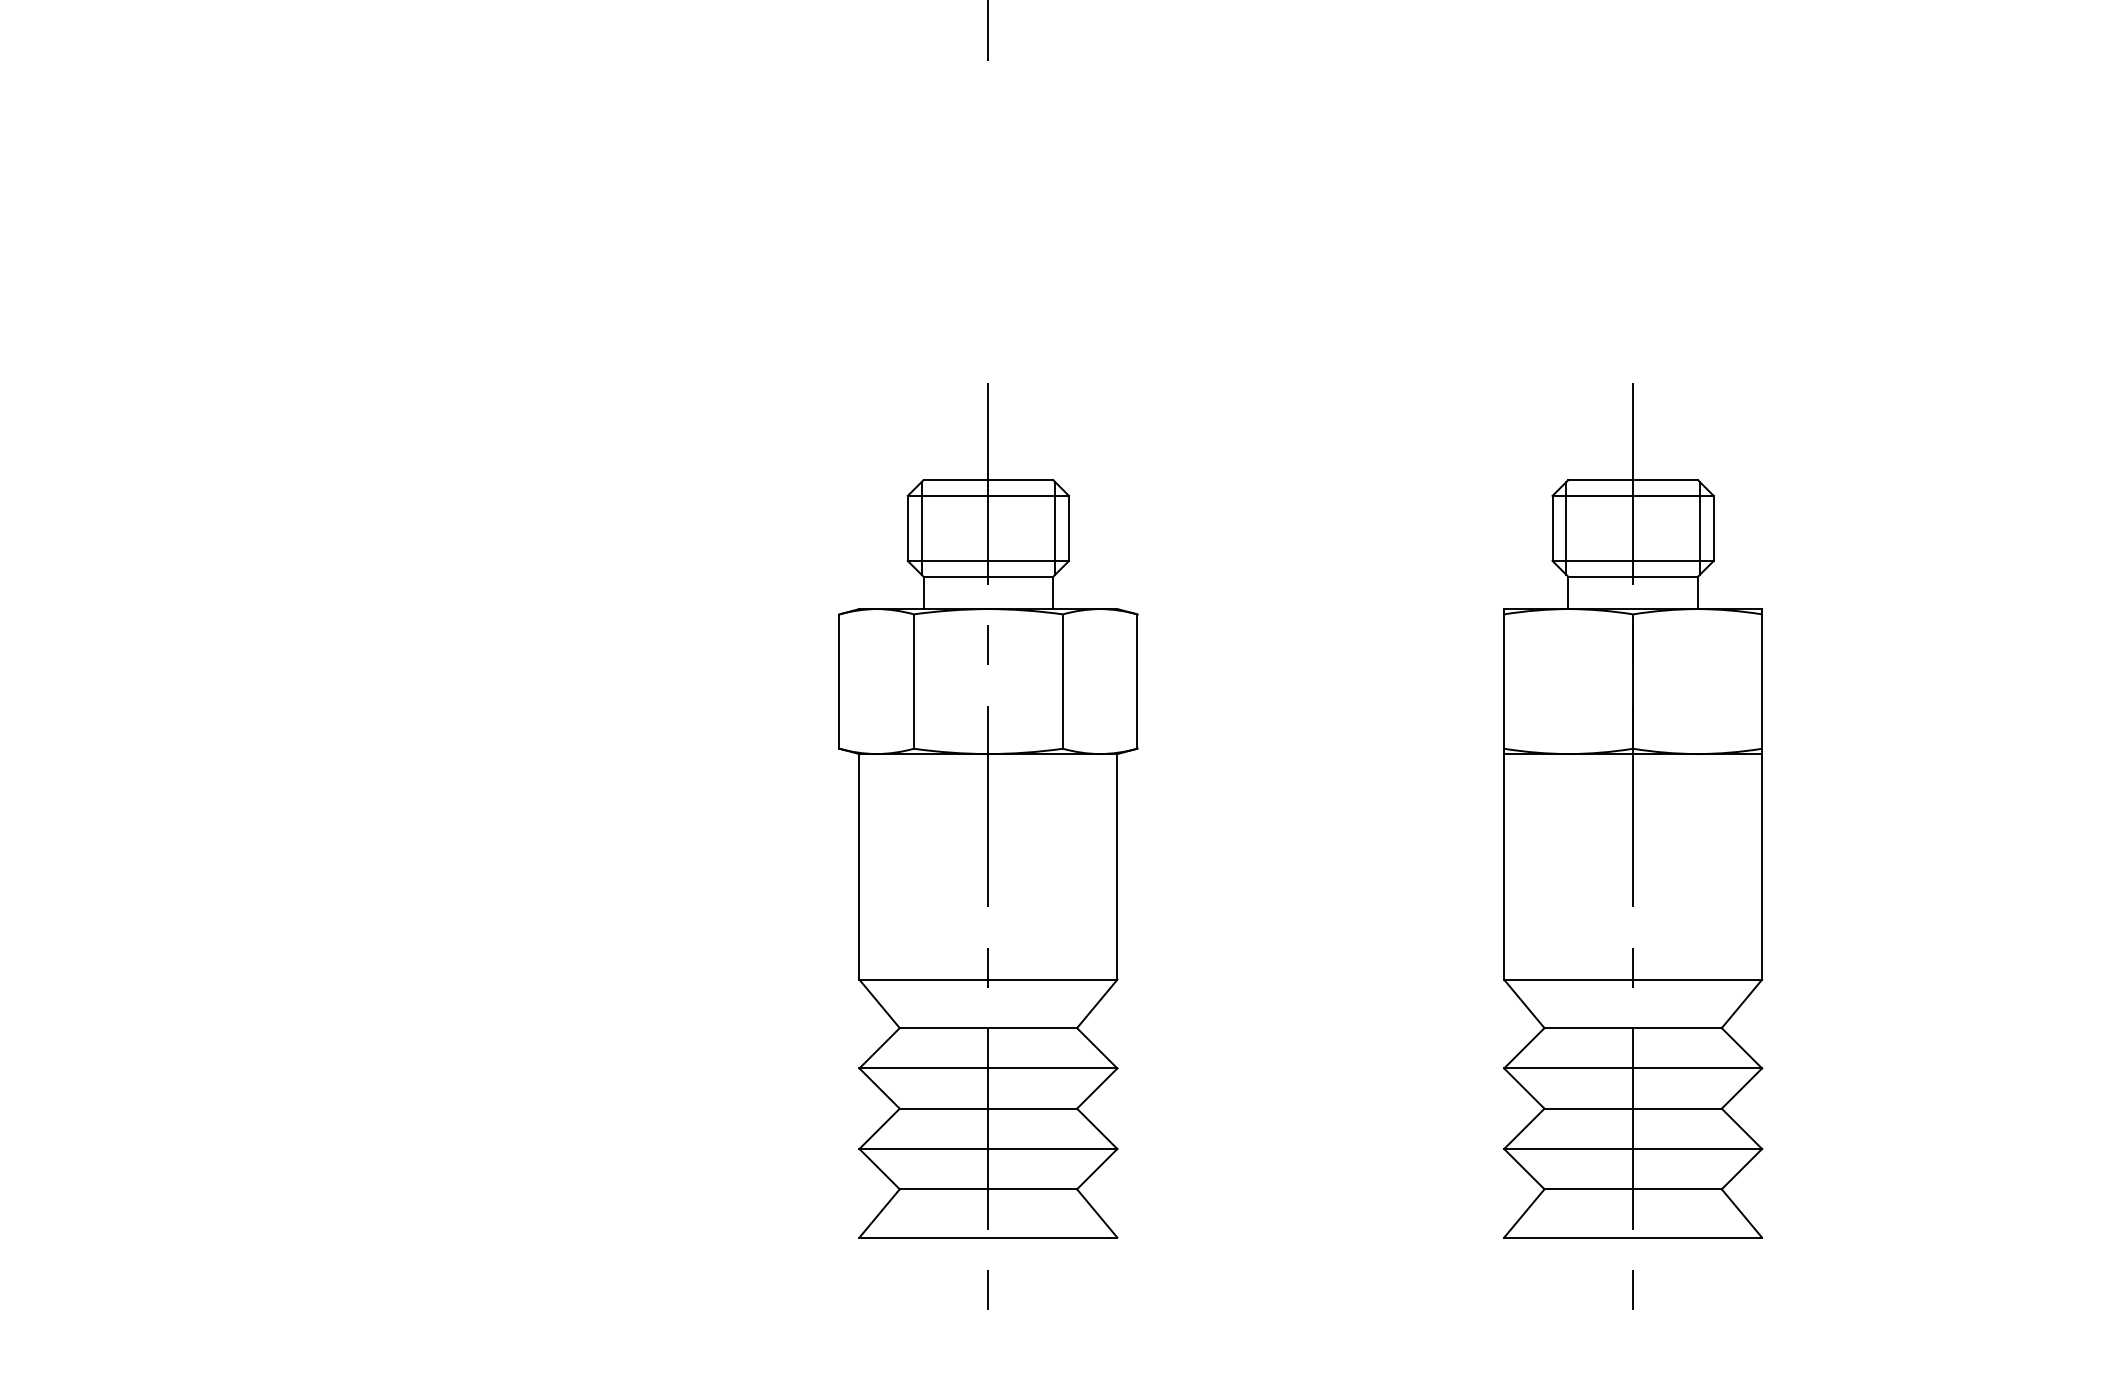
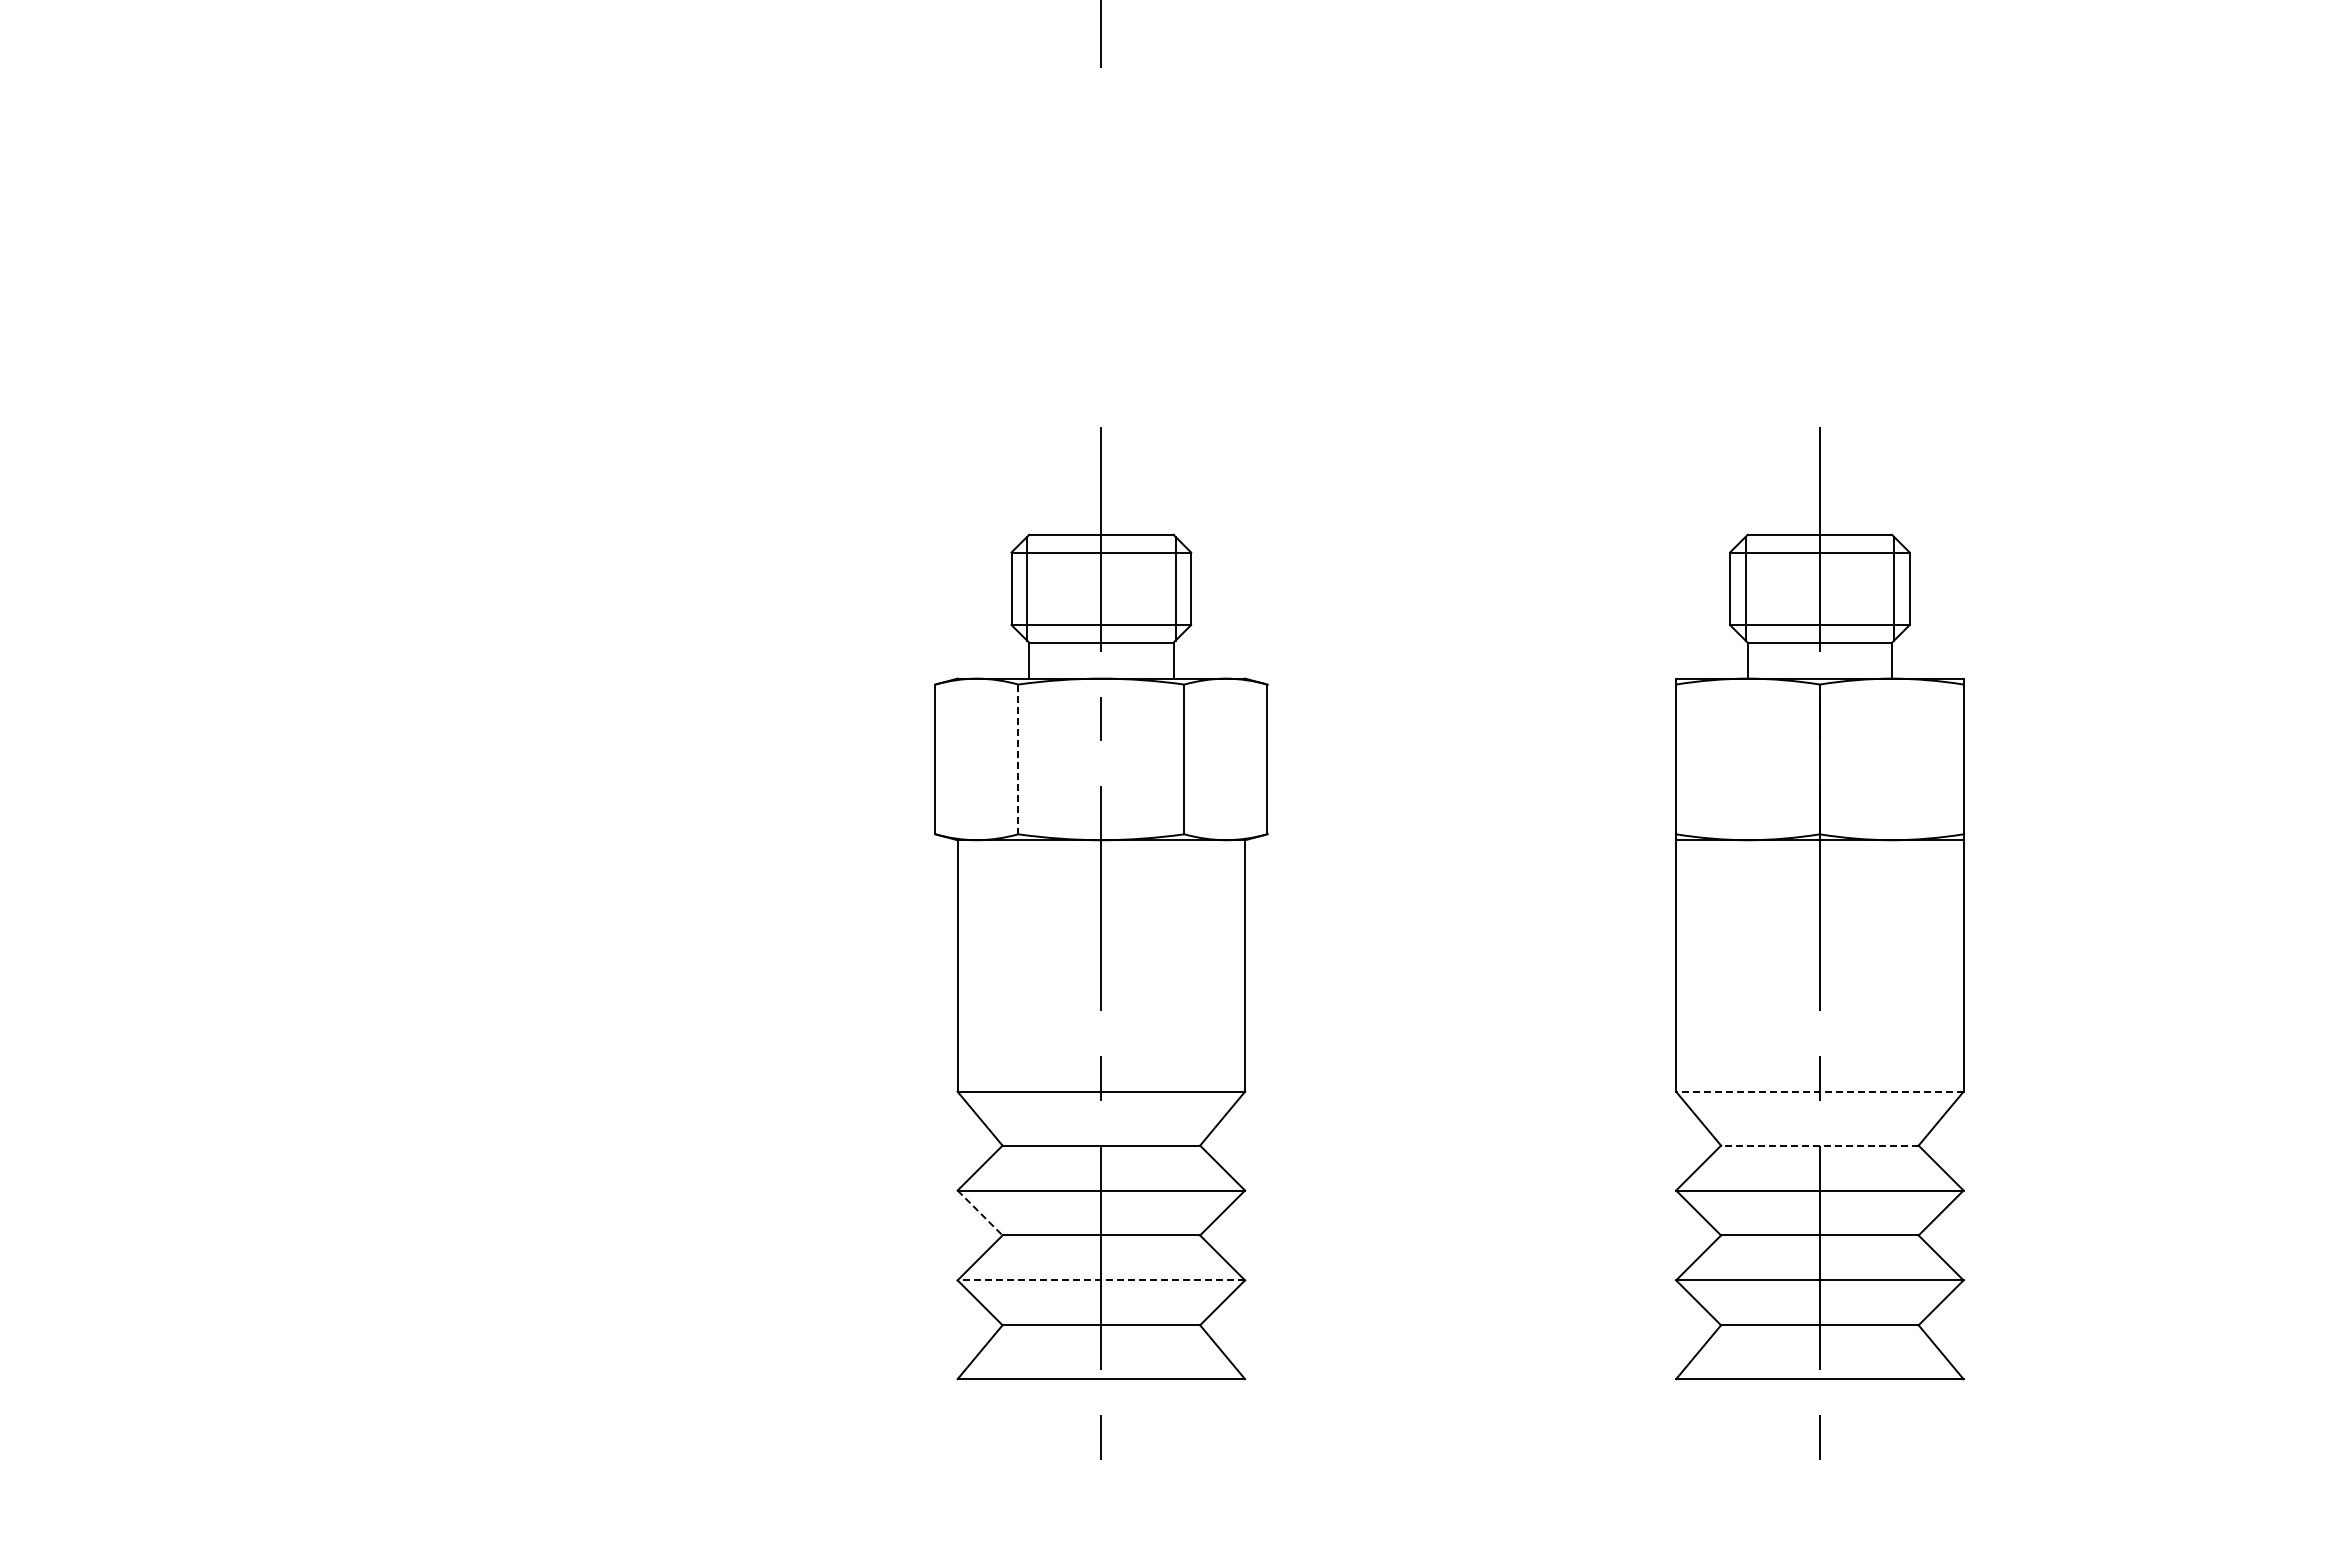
line: (914, 681) -> (1018, 759), solid -> dashed
line: (1632, 979) -> (1819, 1091), solid -> dashed
line: (1632, 1027) -> (1819, 1145), solid -> dashed
line: (879, 1089) -> (980, 1213), solid -> dashed
line: (988, 1149) -> (1101, 1280), solid -> dashed

